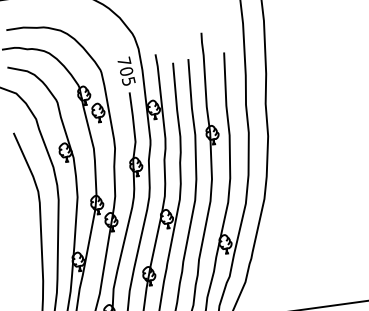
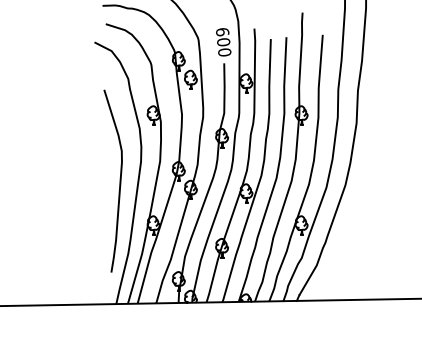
text: (126, 70) -> (223, 41), 705 -> 600

